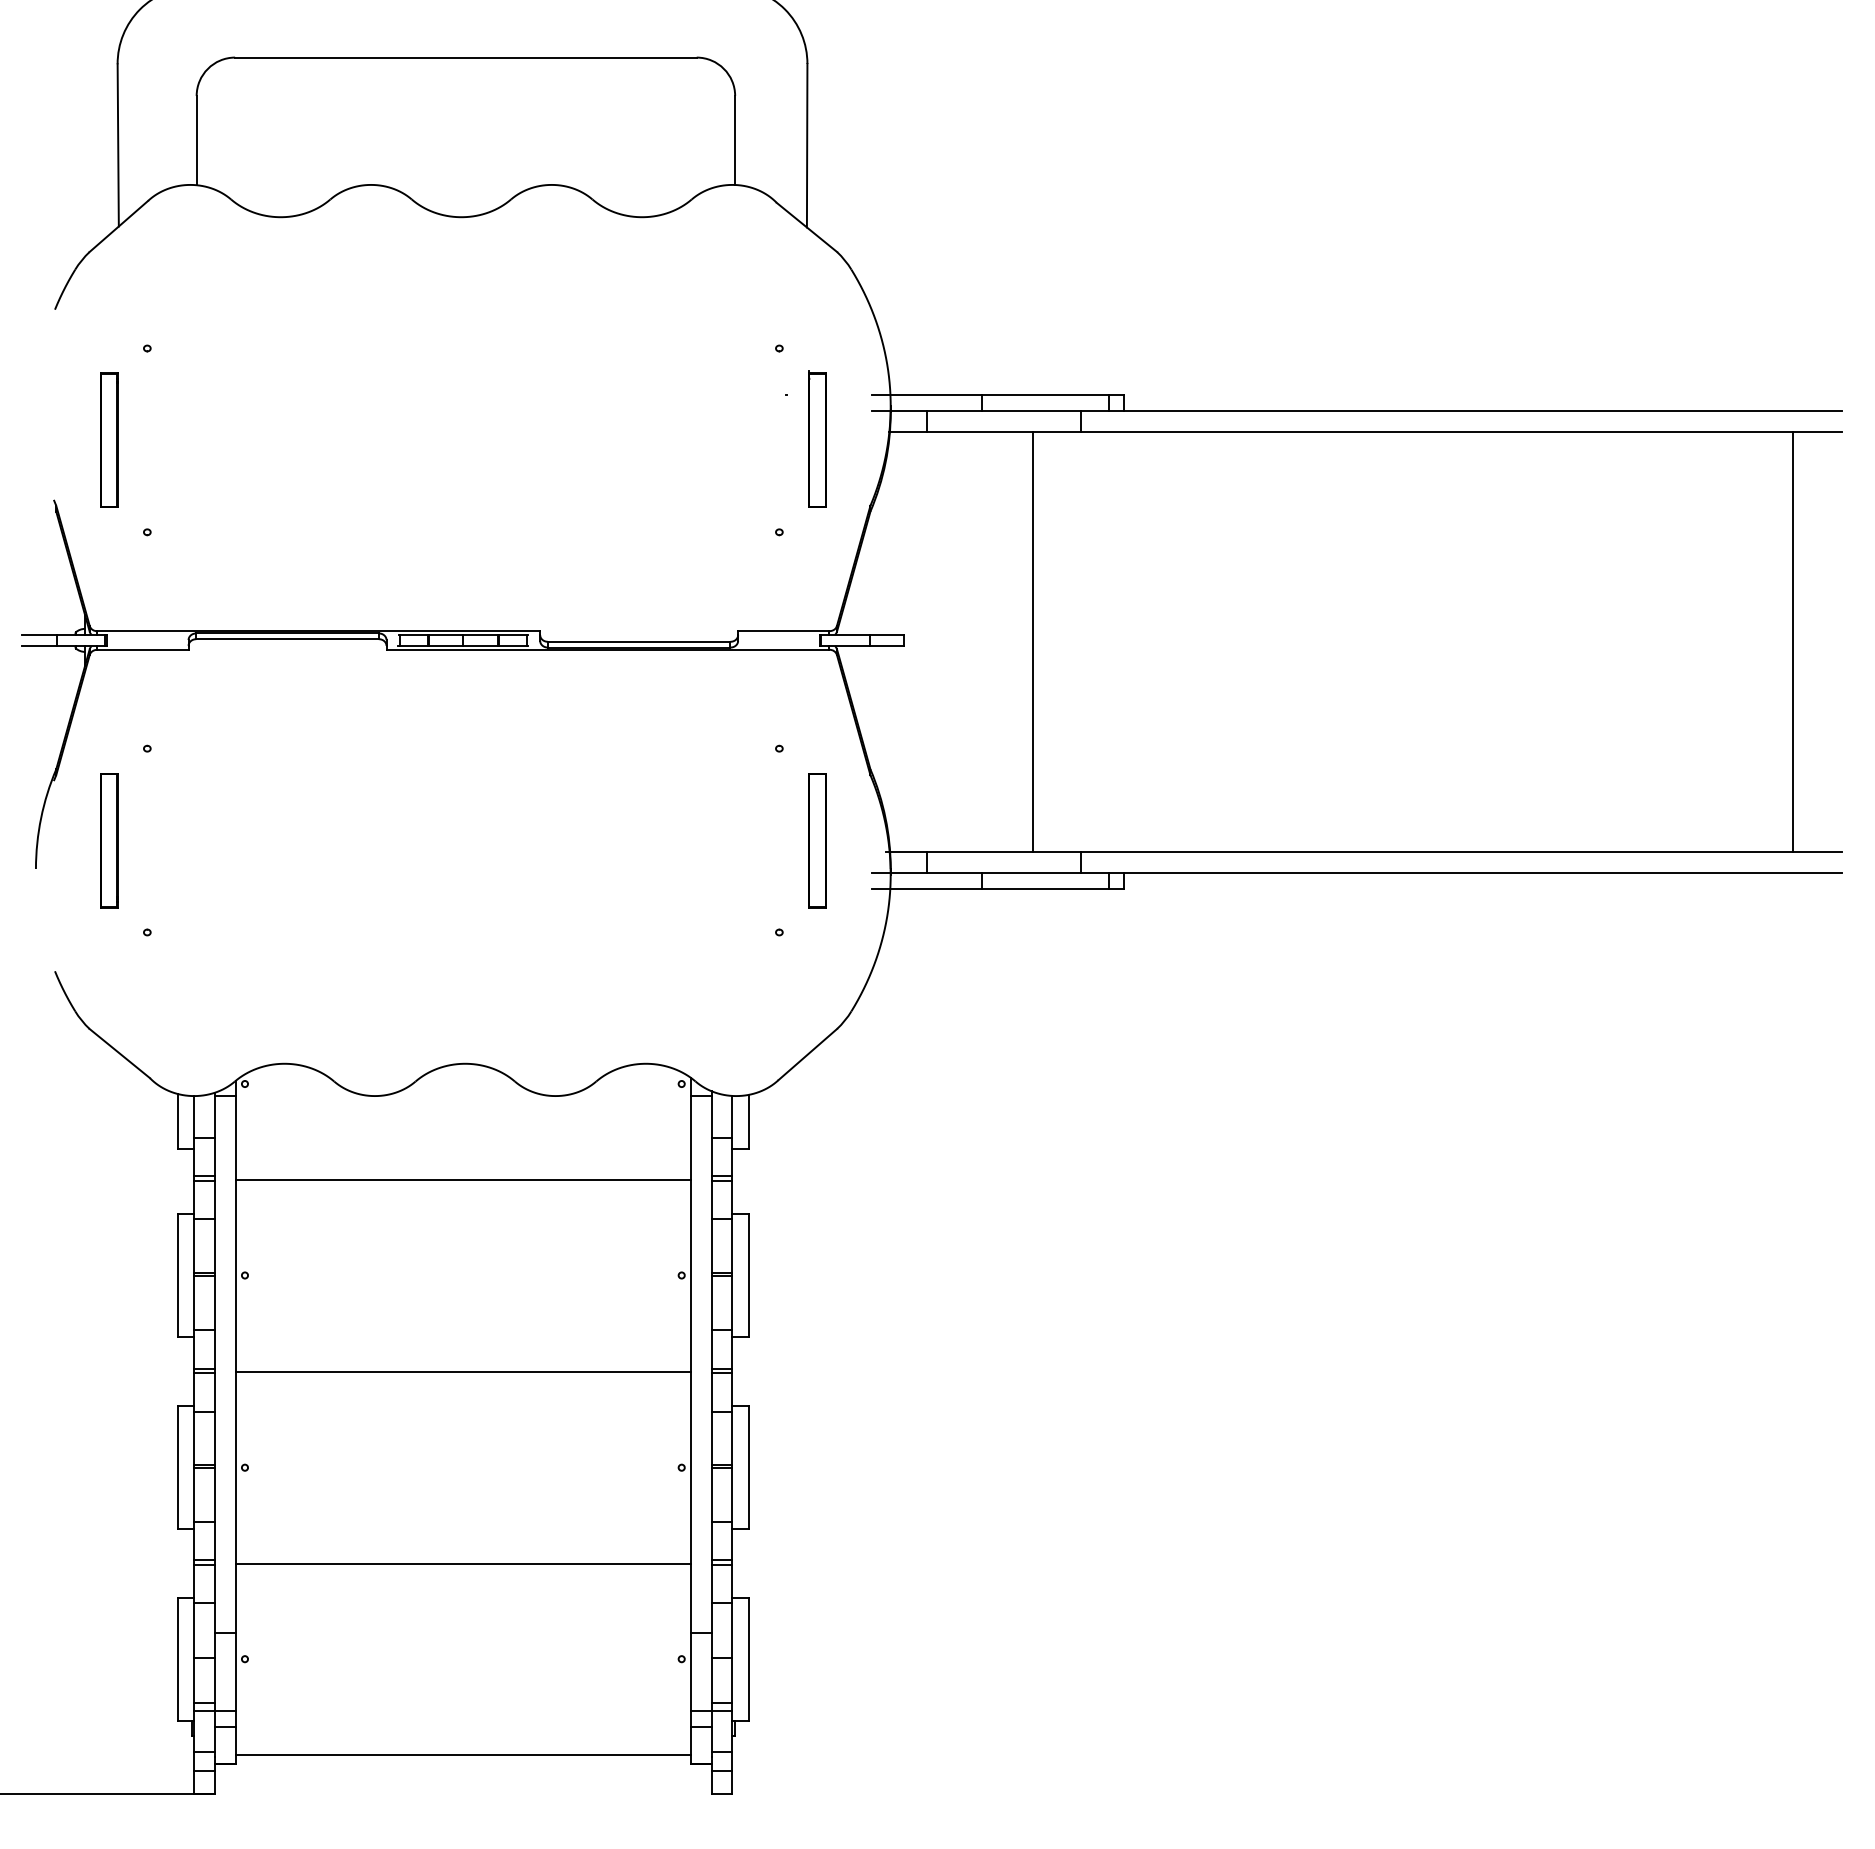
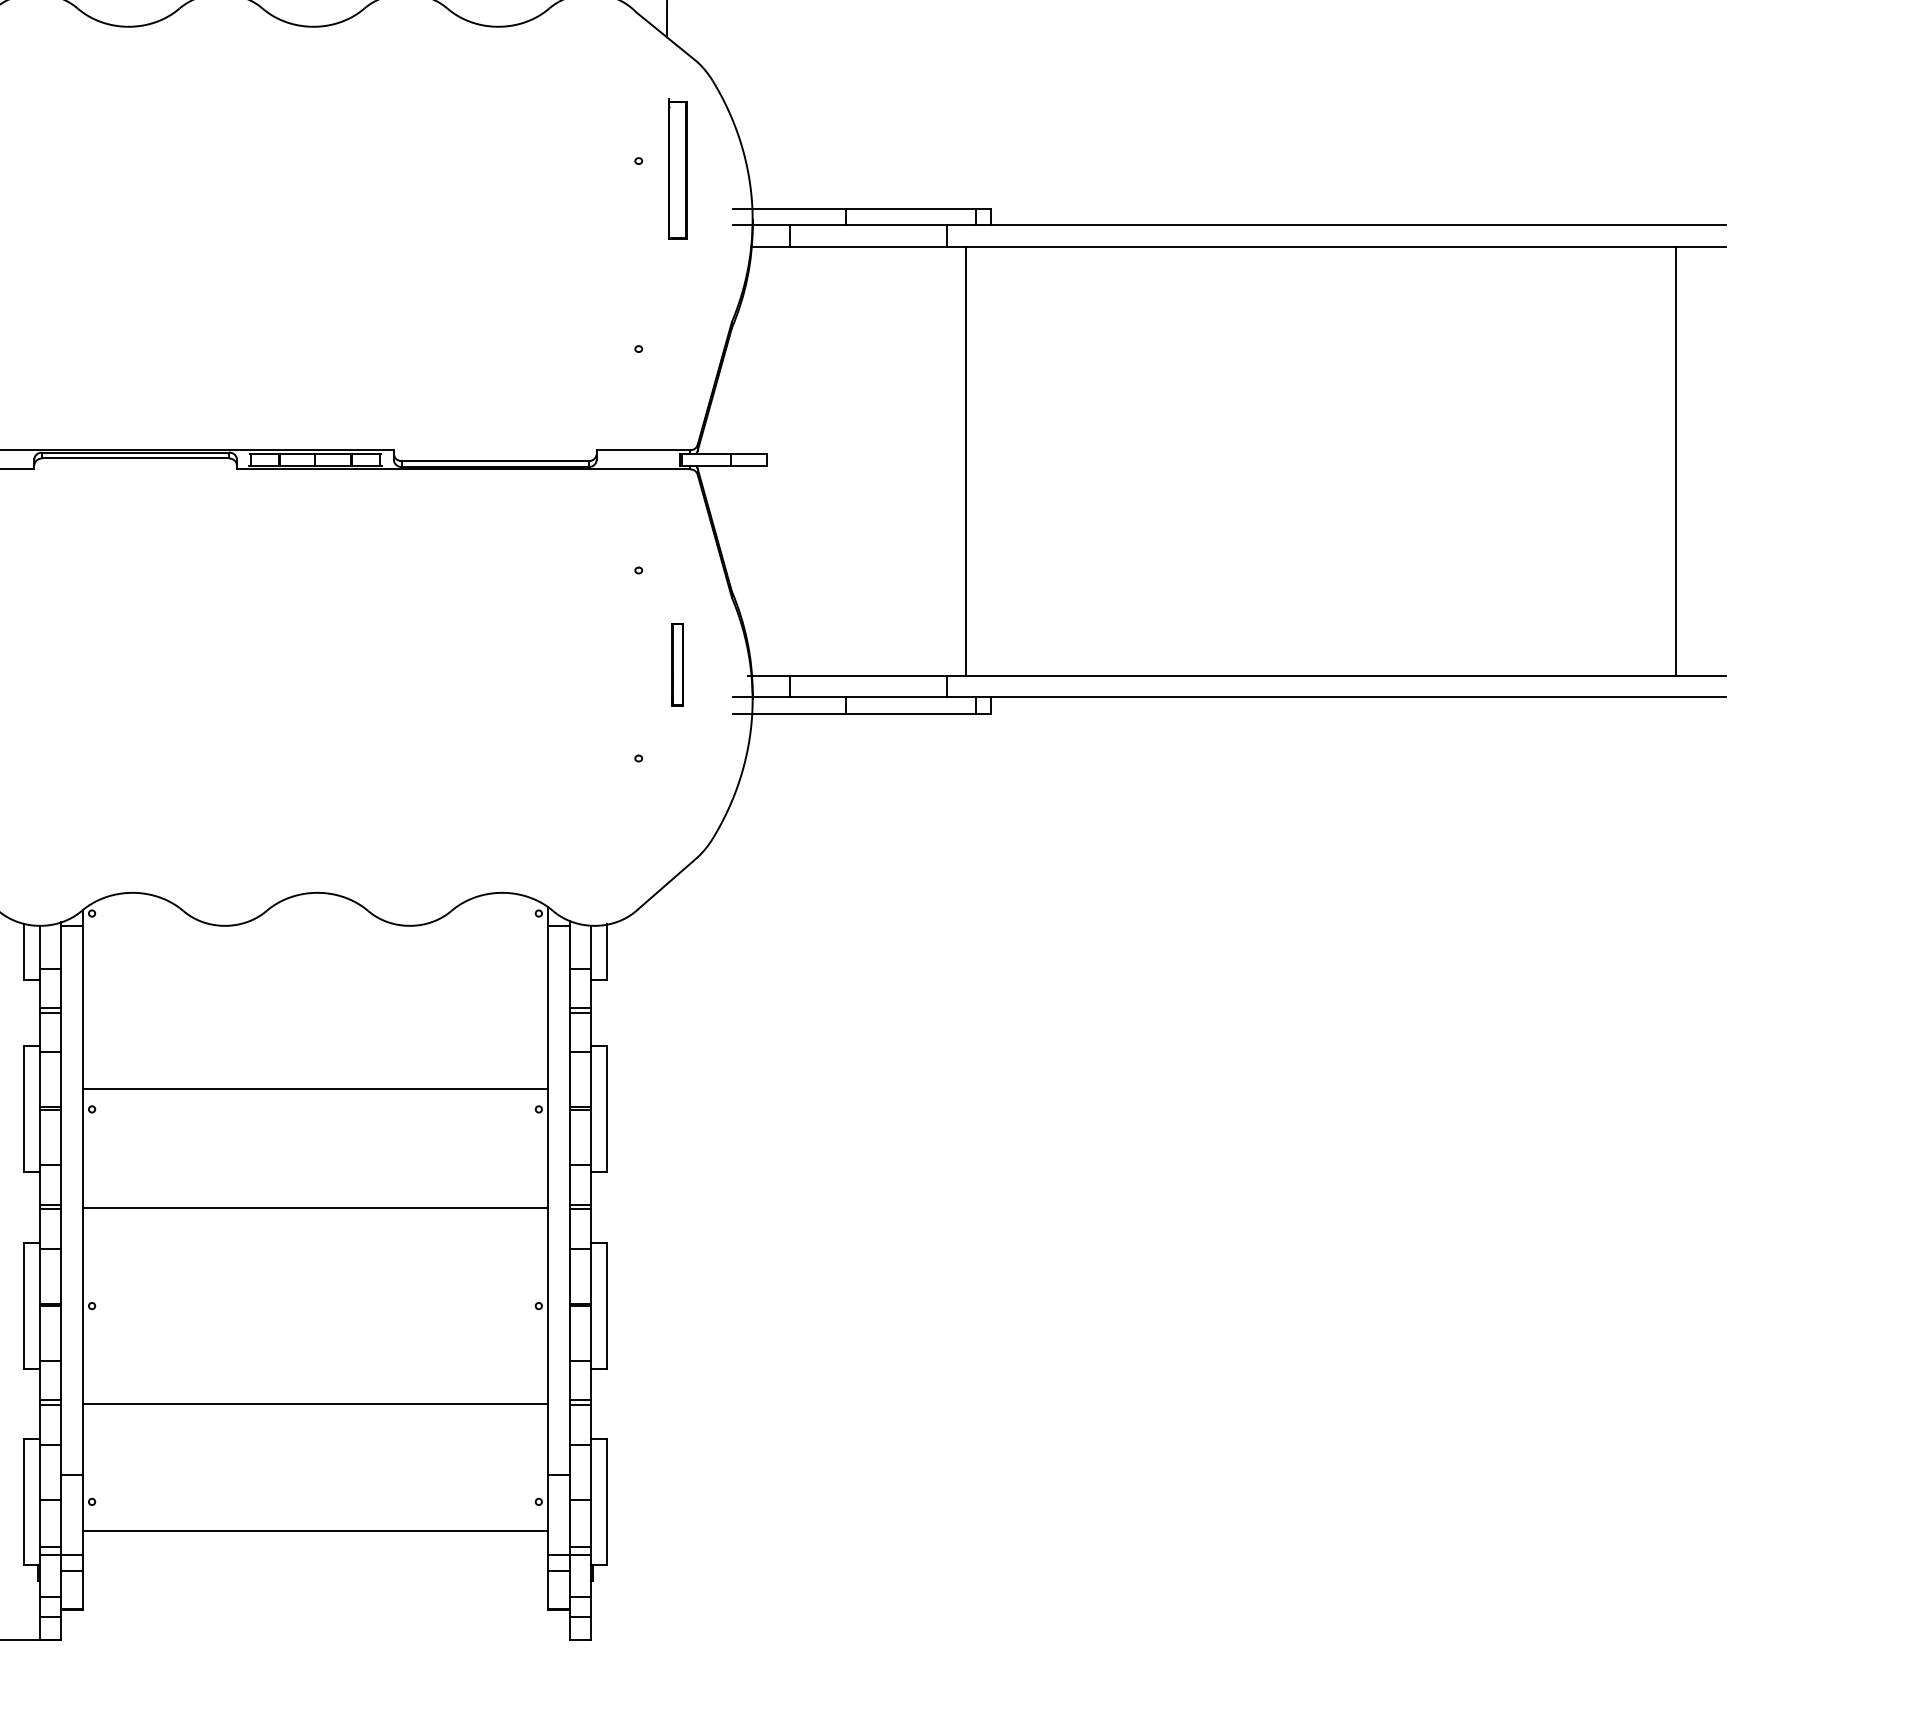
part: (817, 438) -> (677, 168), moved
line: (1032, 641) -> (966, 460), moved
part: (817, 840) -> (677, 664), size x0.6
line: (462, 1180) -> (314, 1088), moved
line: (462, 1755) -> (314, 1530), moved

